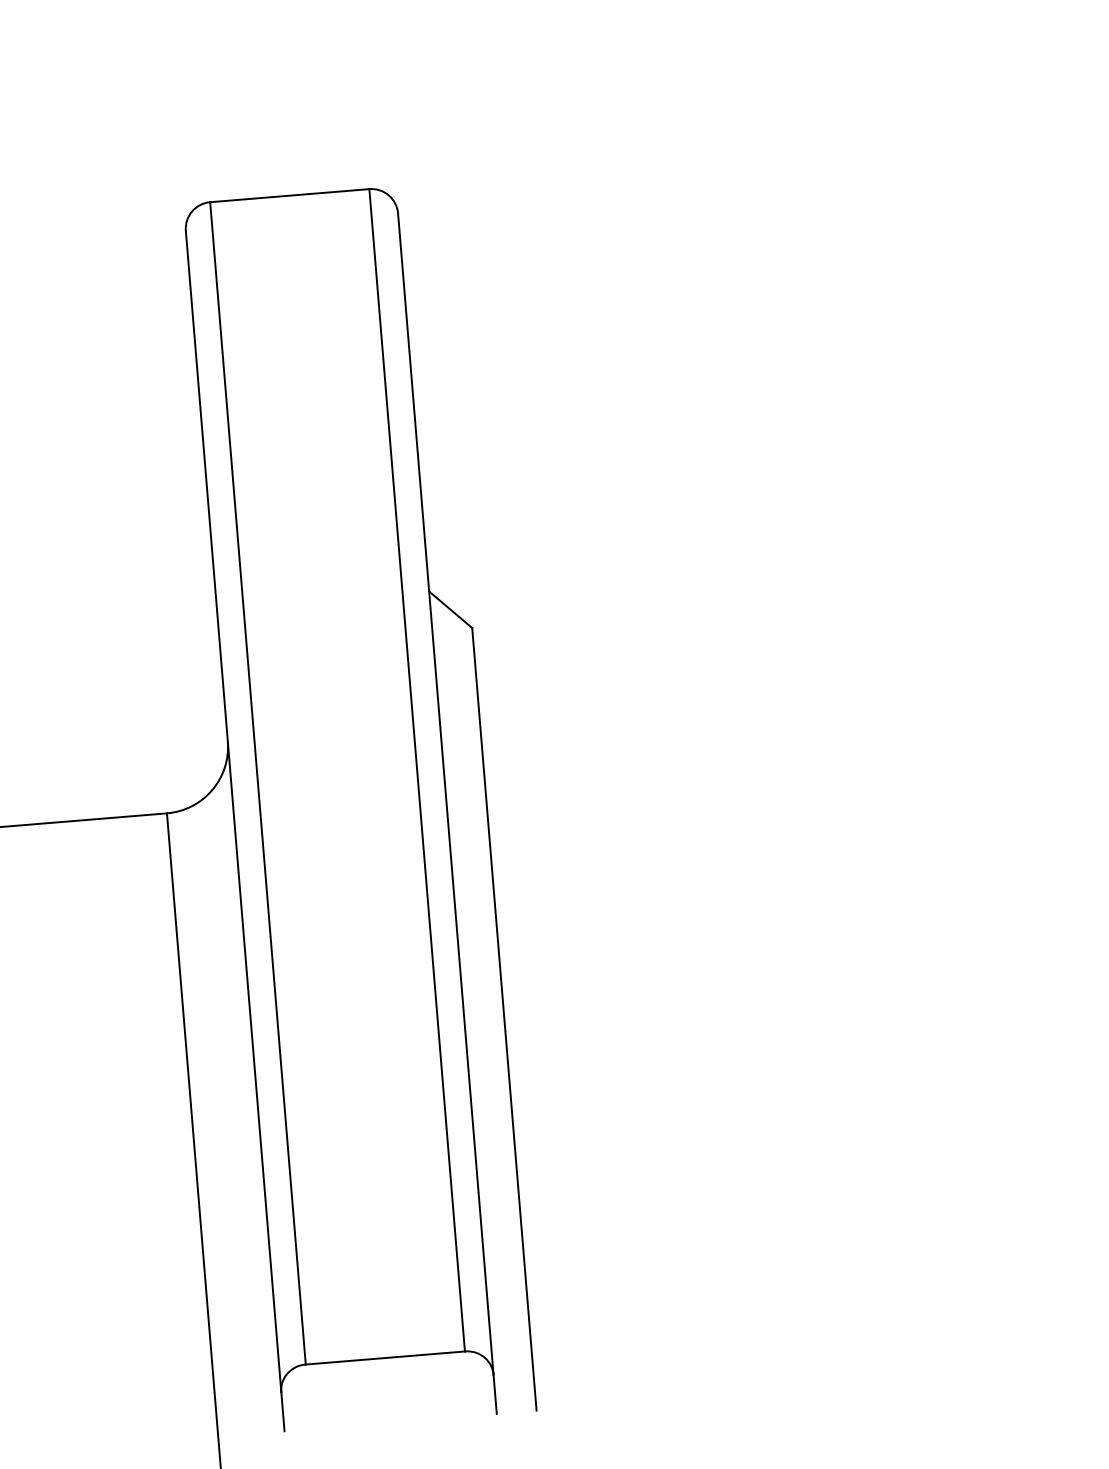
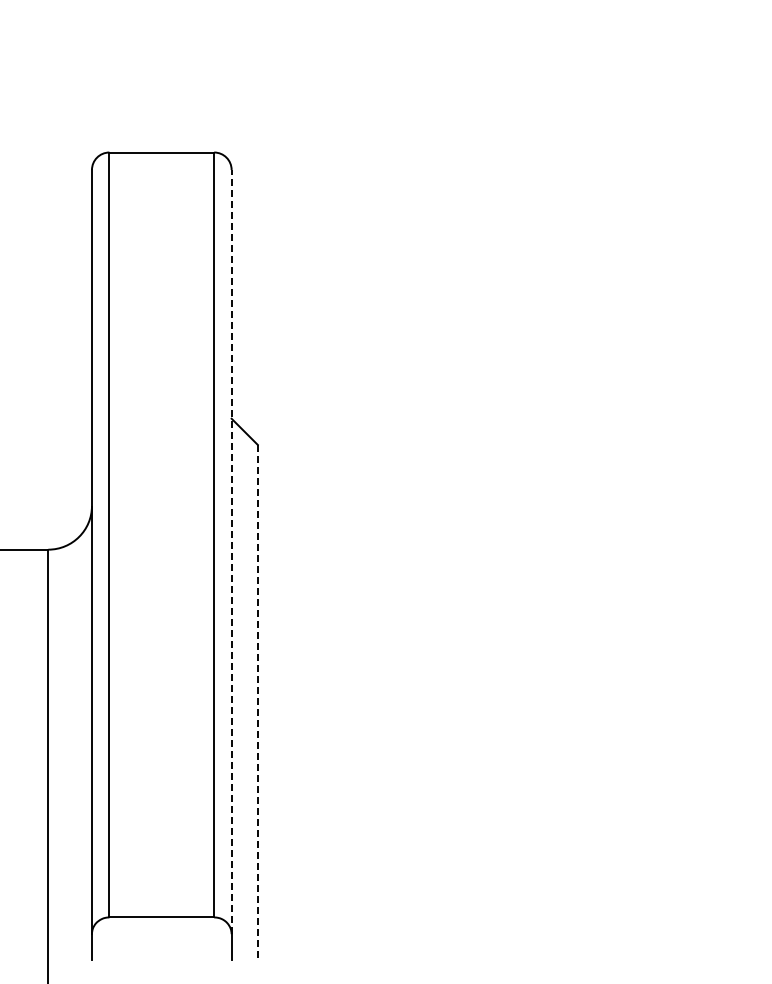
line: (445, 793) -> (231, 551), solid -> dashed
line: (503, 1019) -> (257, 702), solid -> dashed

